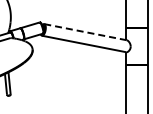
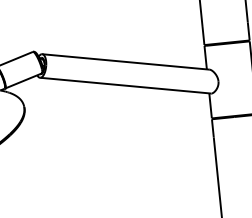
line: (86, 32) -> (127, 62), dashed -> solid

